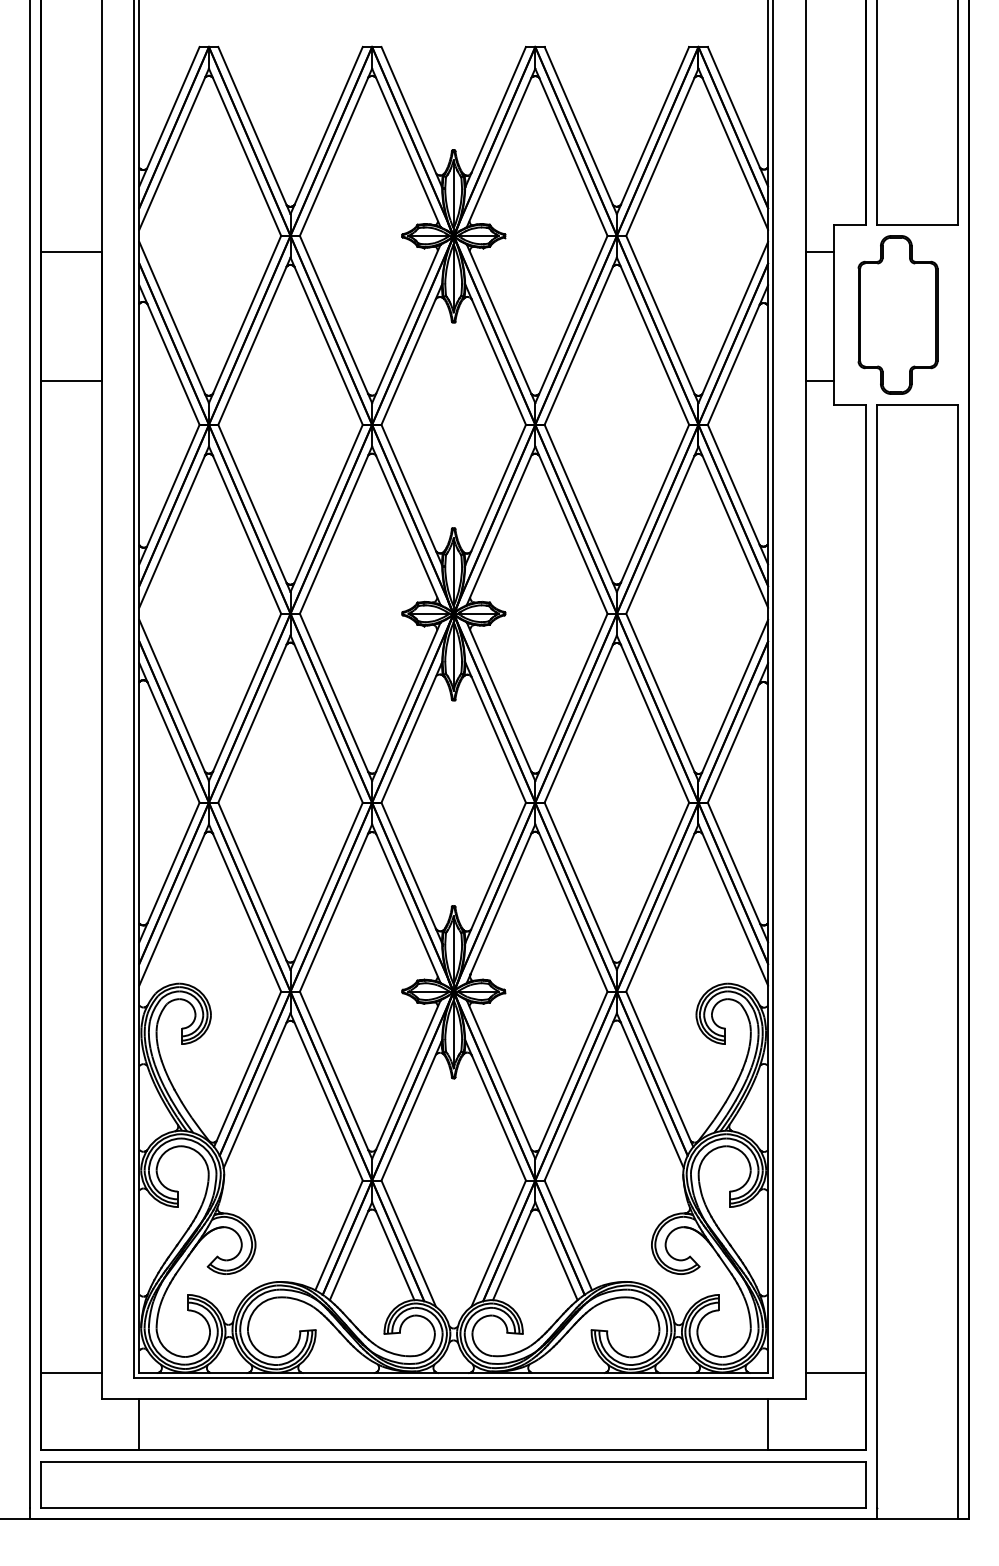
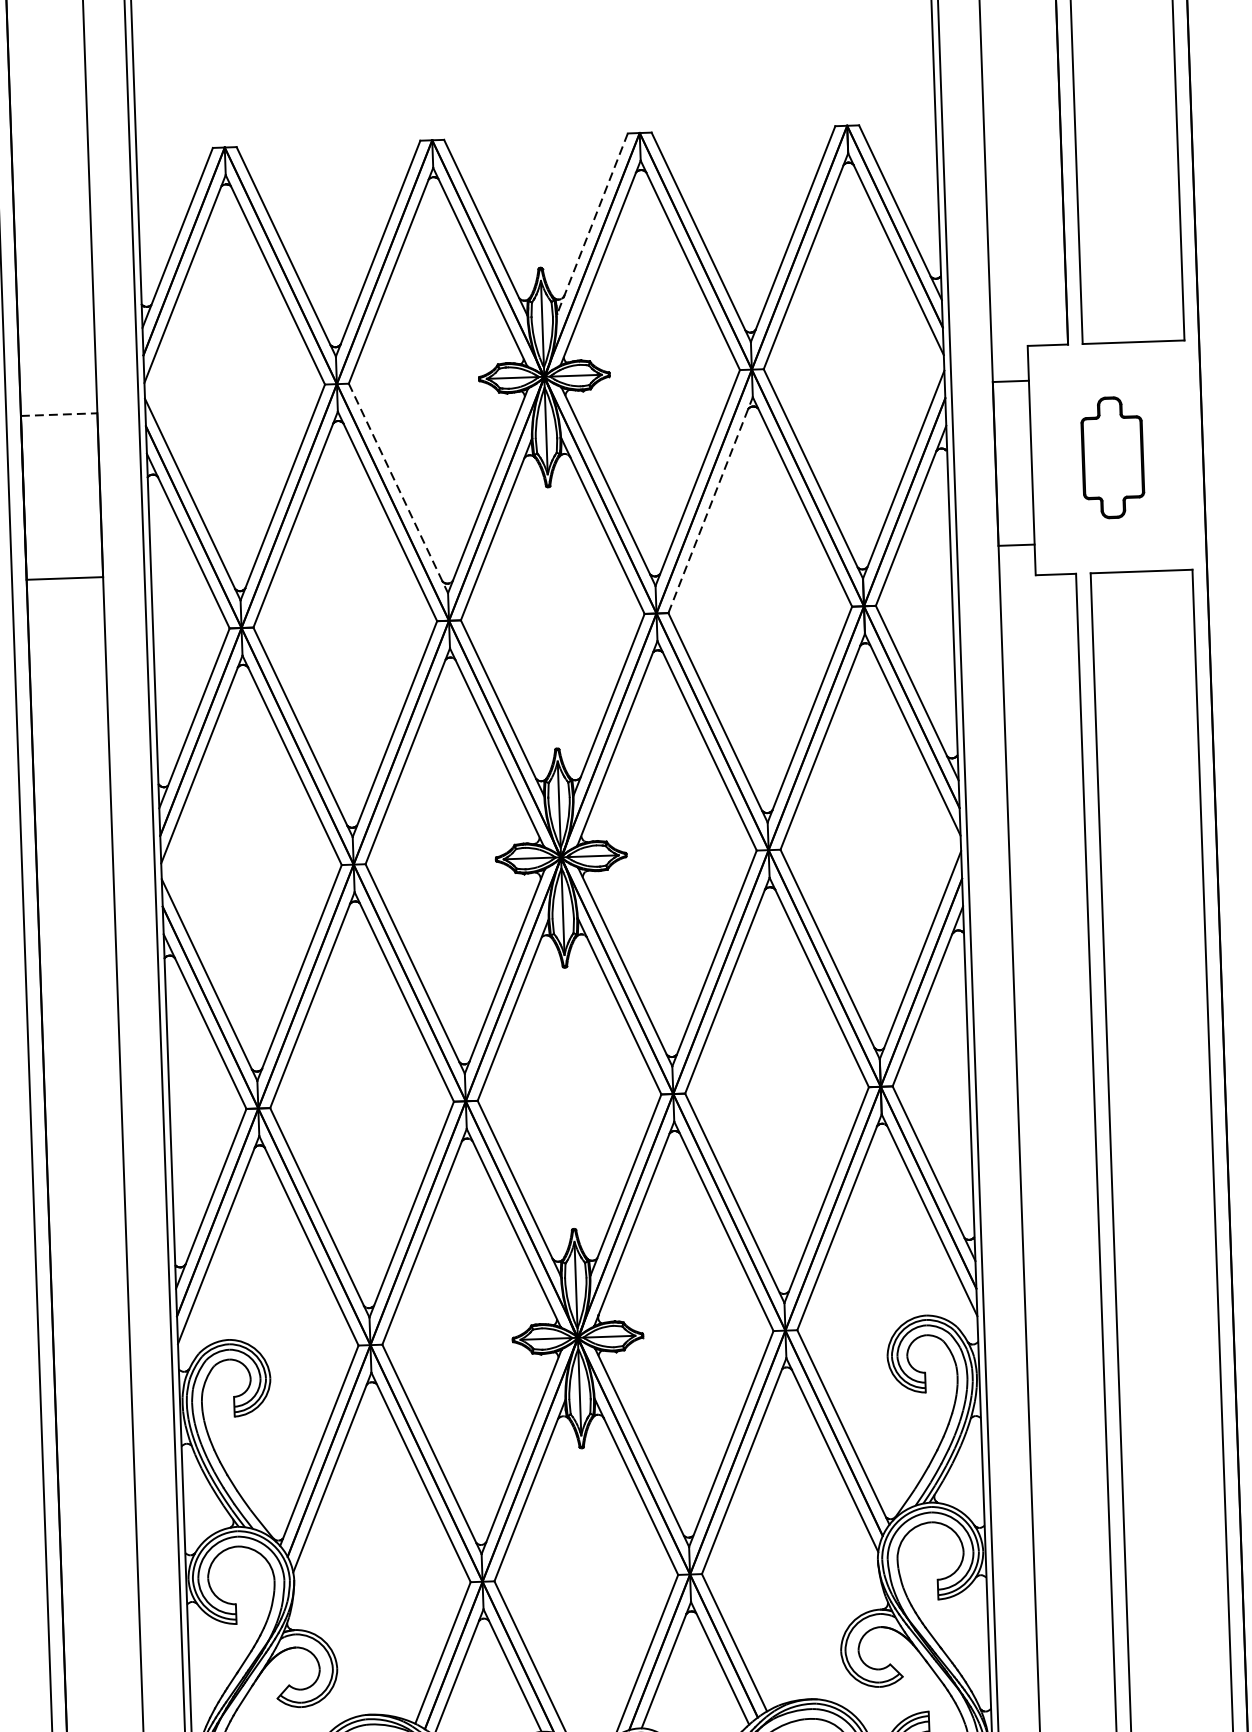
line: (495, 117) -> (592, 224), solid -> dashed
line: (72, 252) -> (60, 414), solid -> dashed
part: (897, 314) -> (1112, 457), size x0.6
line: (336, 319) -> (399, 488), solid -> dashed
line: (580, 340) -> (710, 504), solid -> dashed

